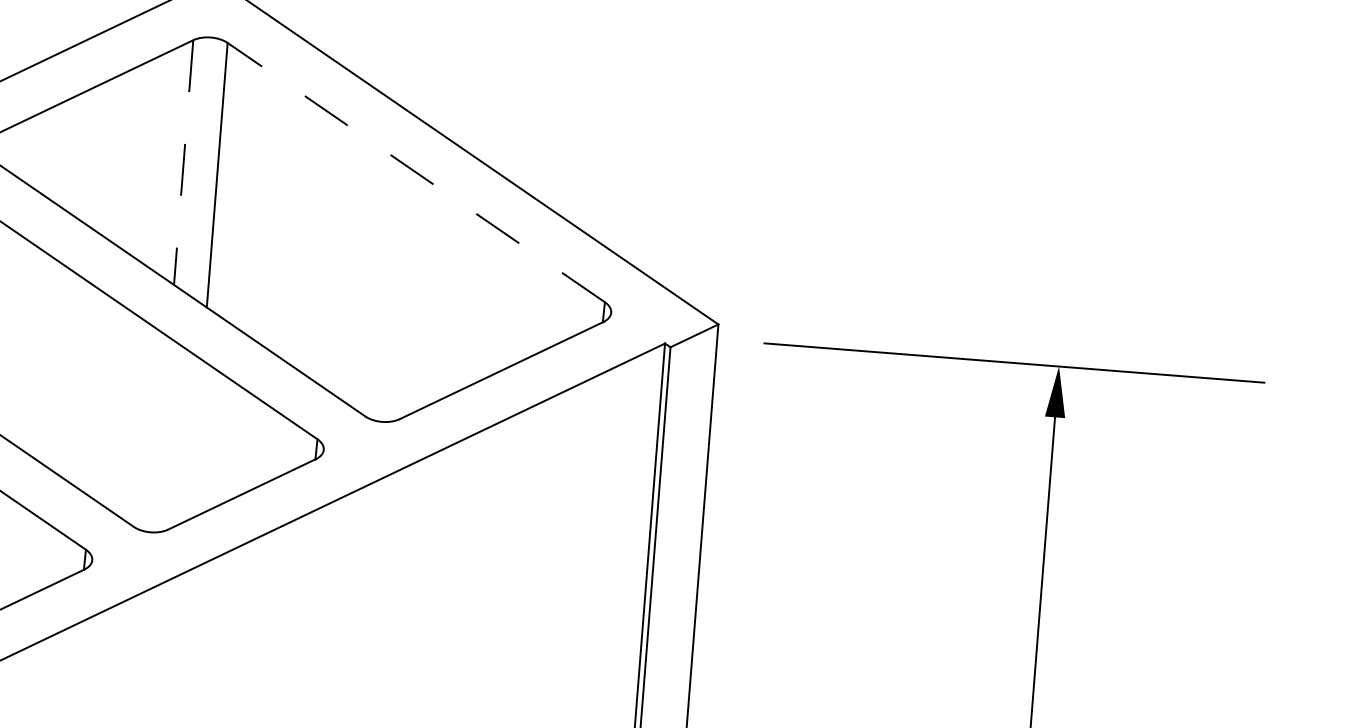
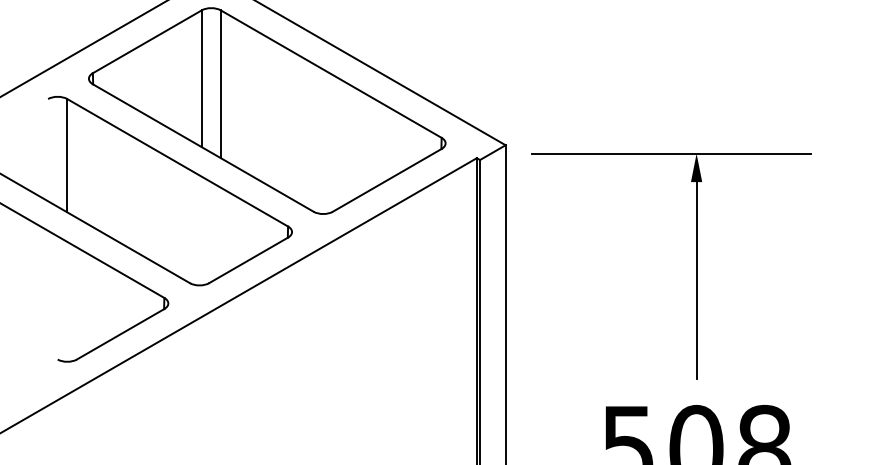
line: (183, 163) -> (201, 79), dashed -> solid
line: (414, 171) -> (330, 73), dashed -> solid

